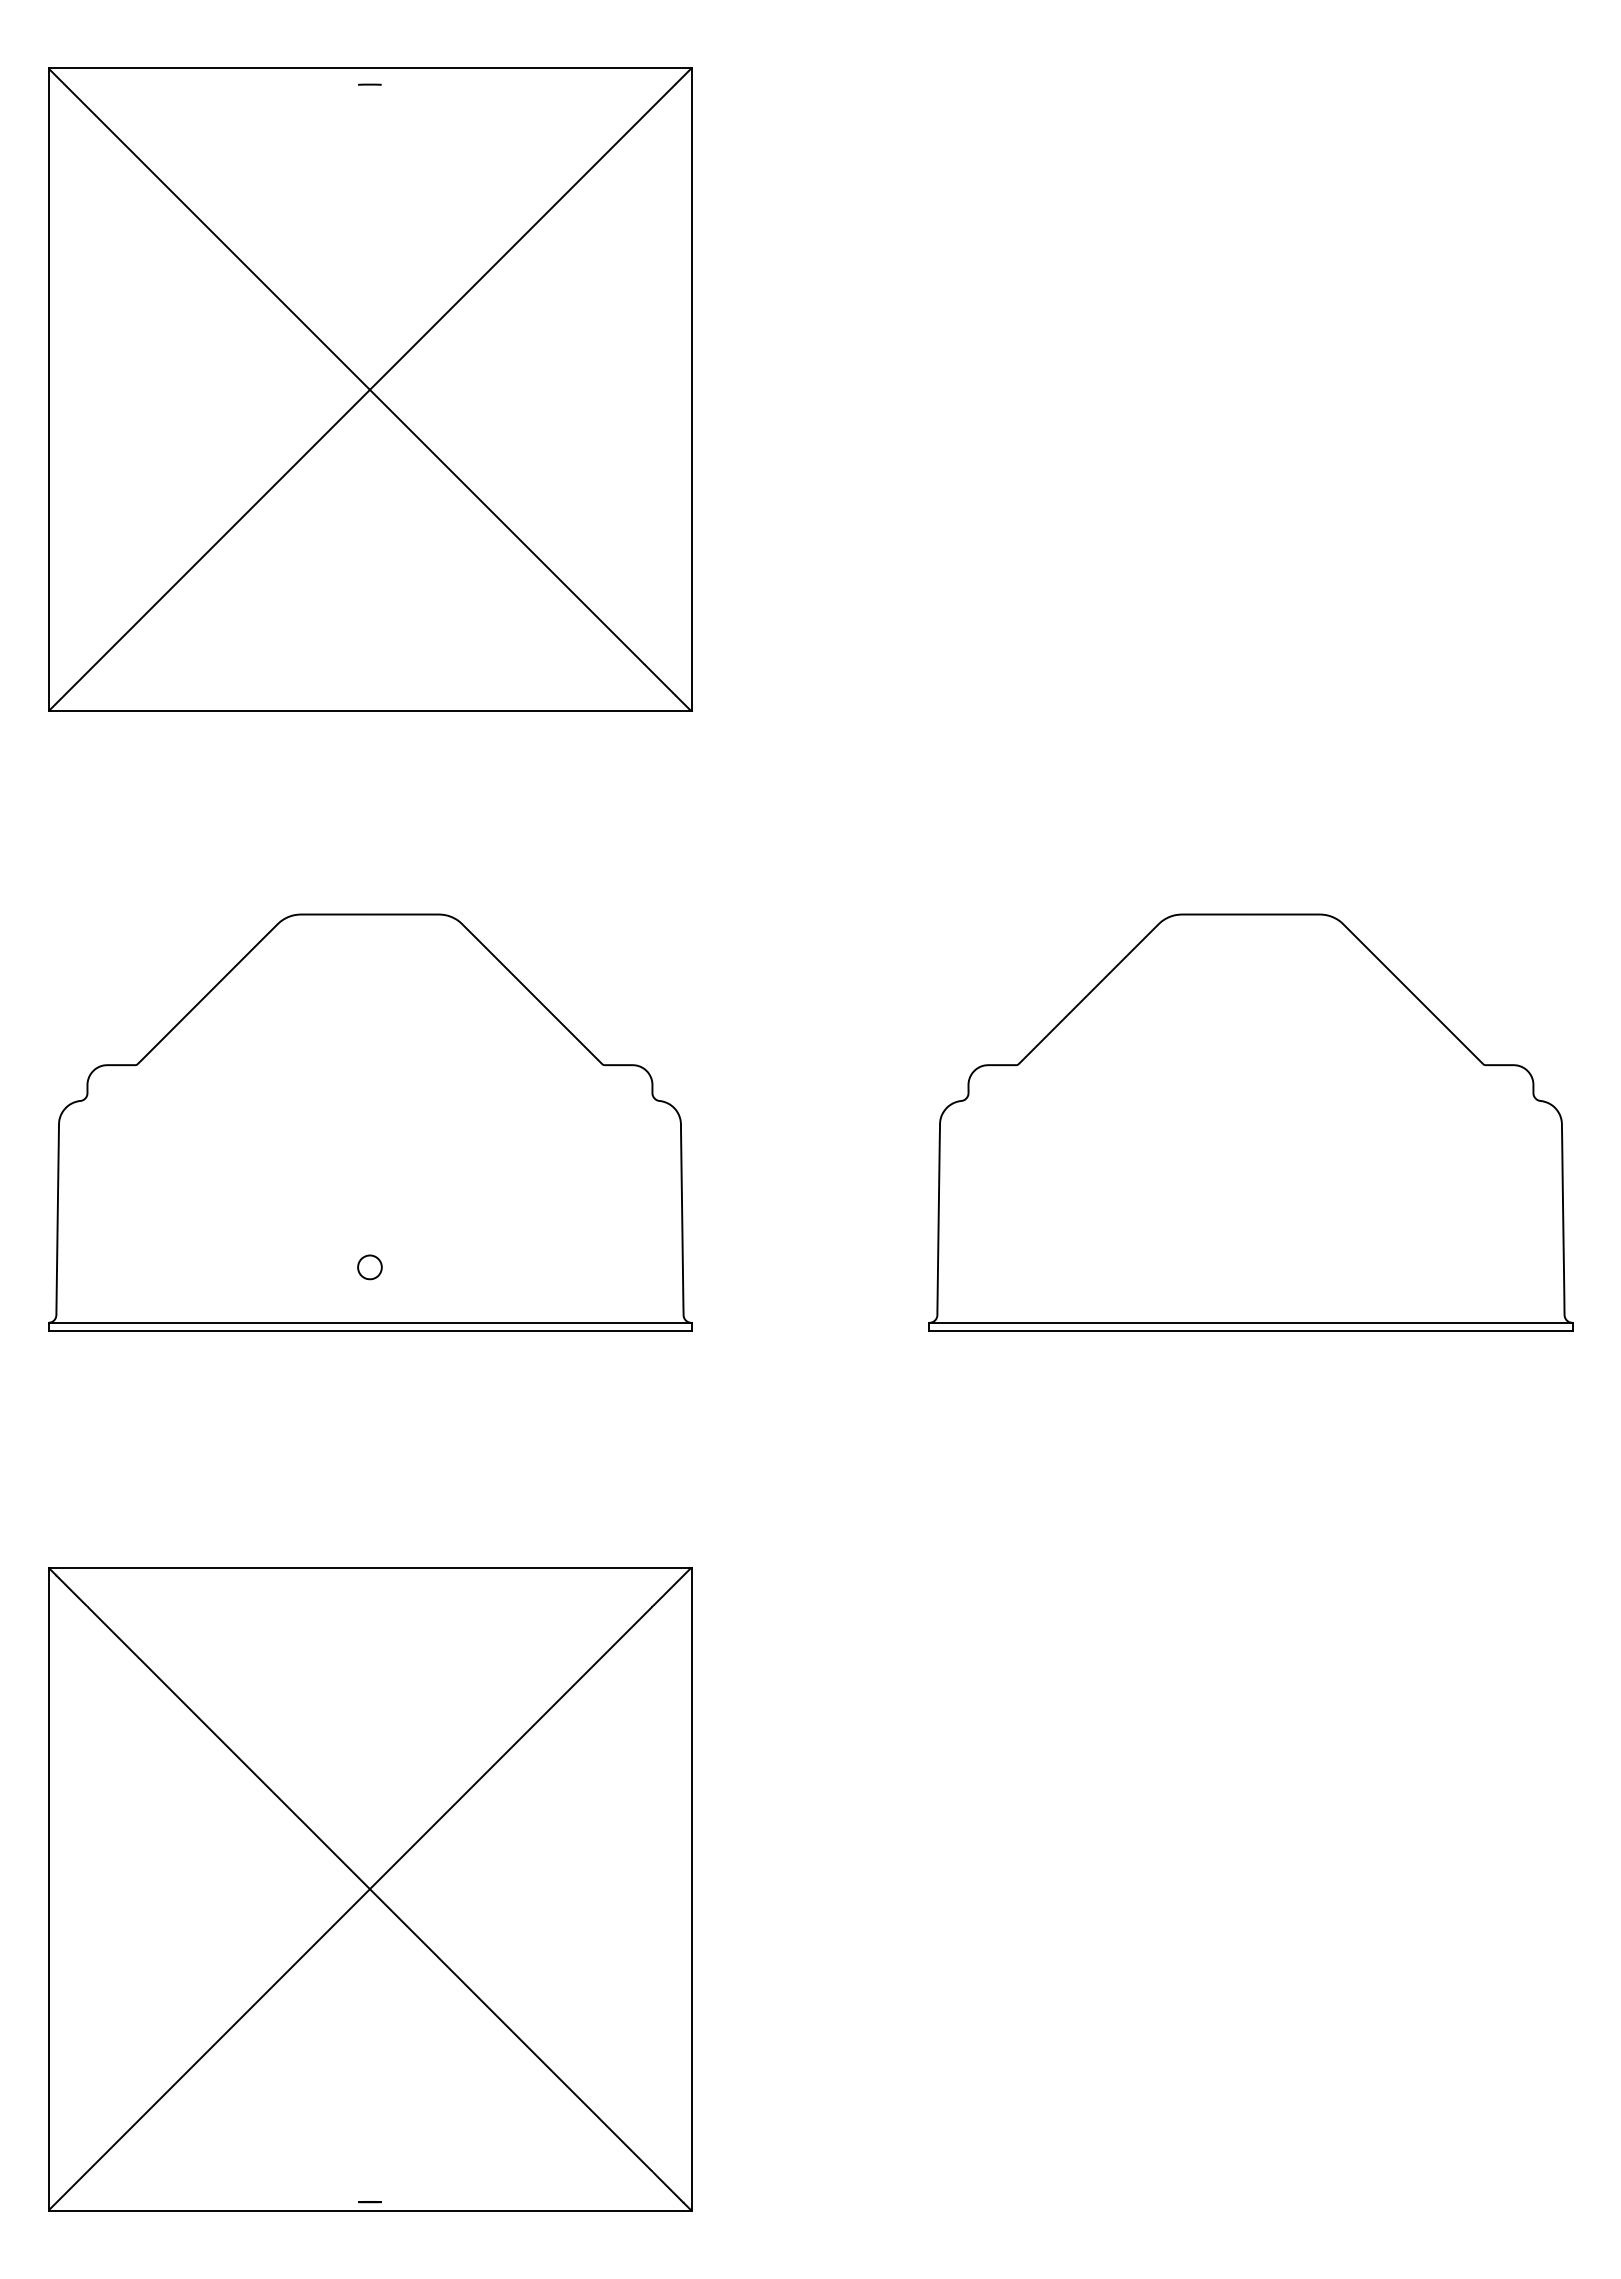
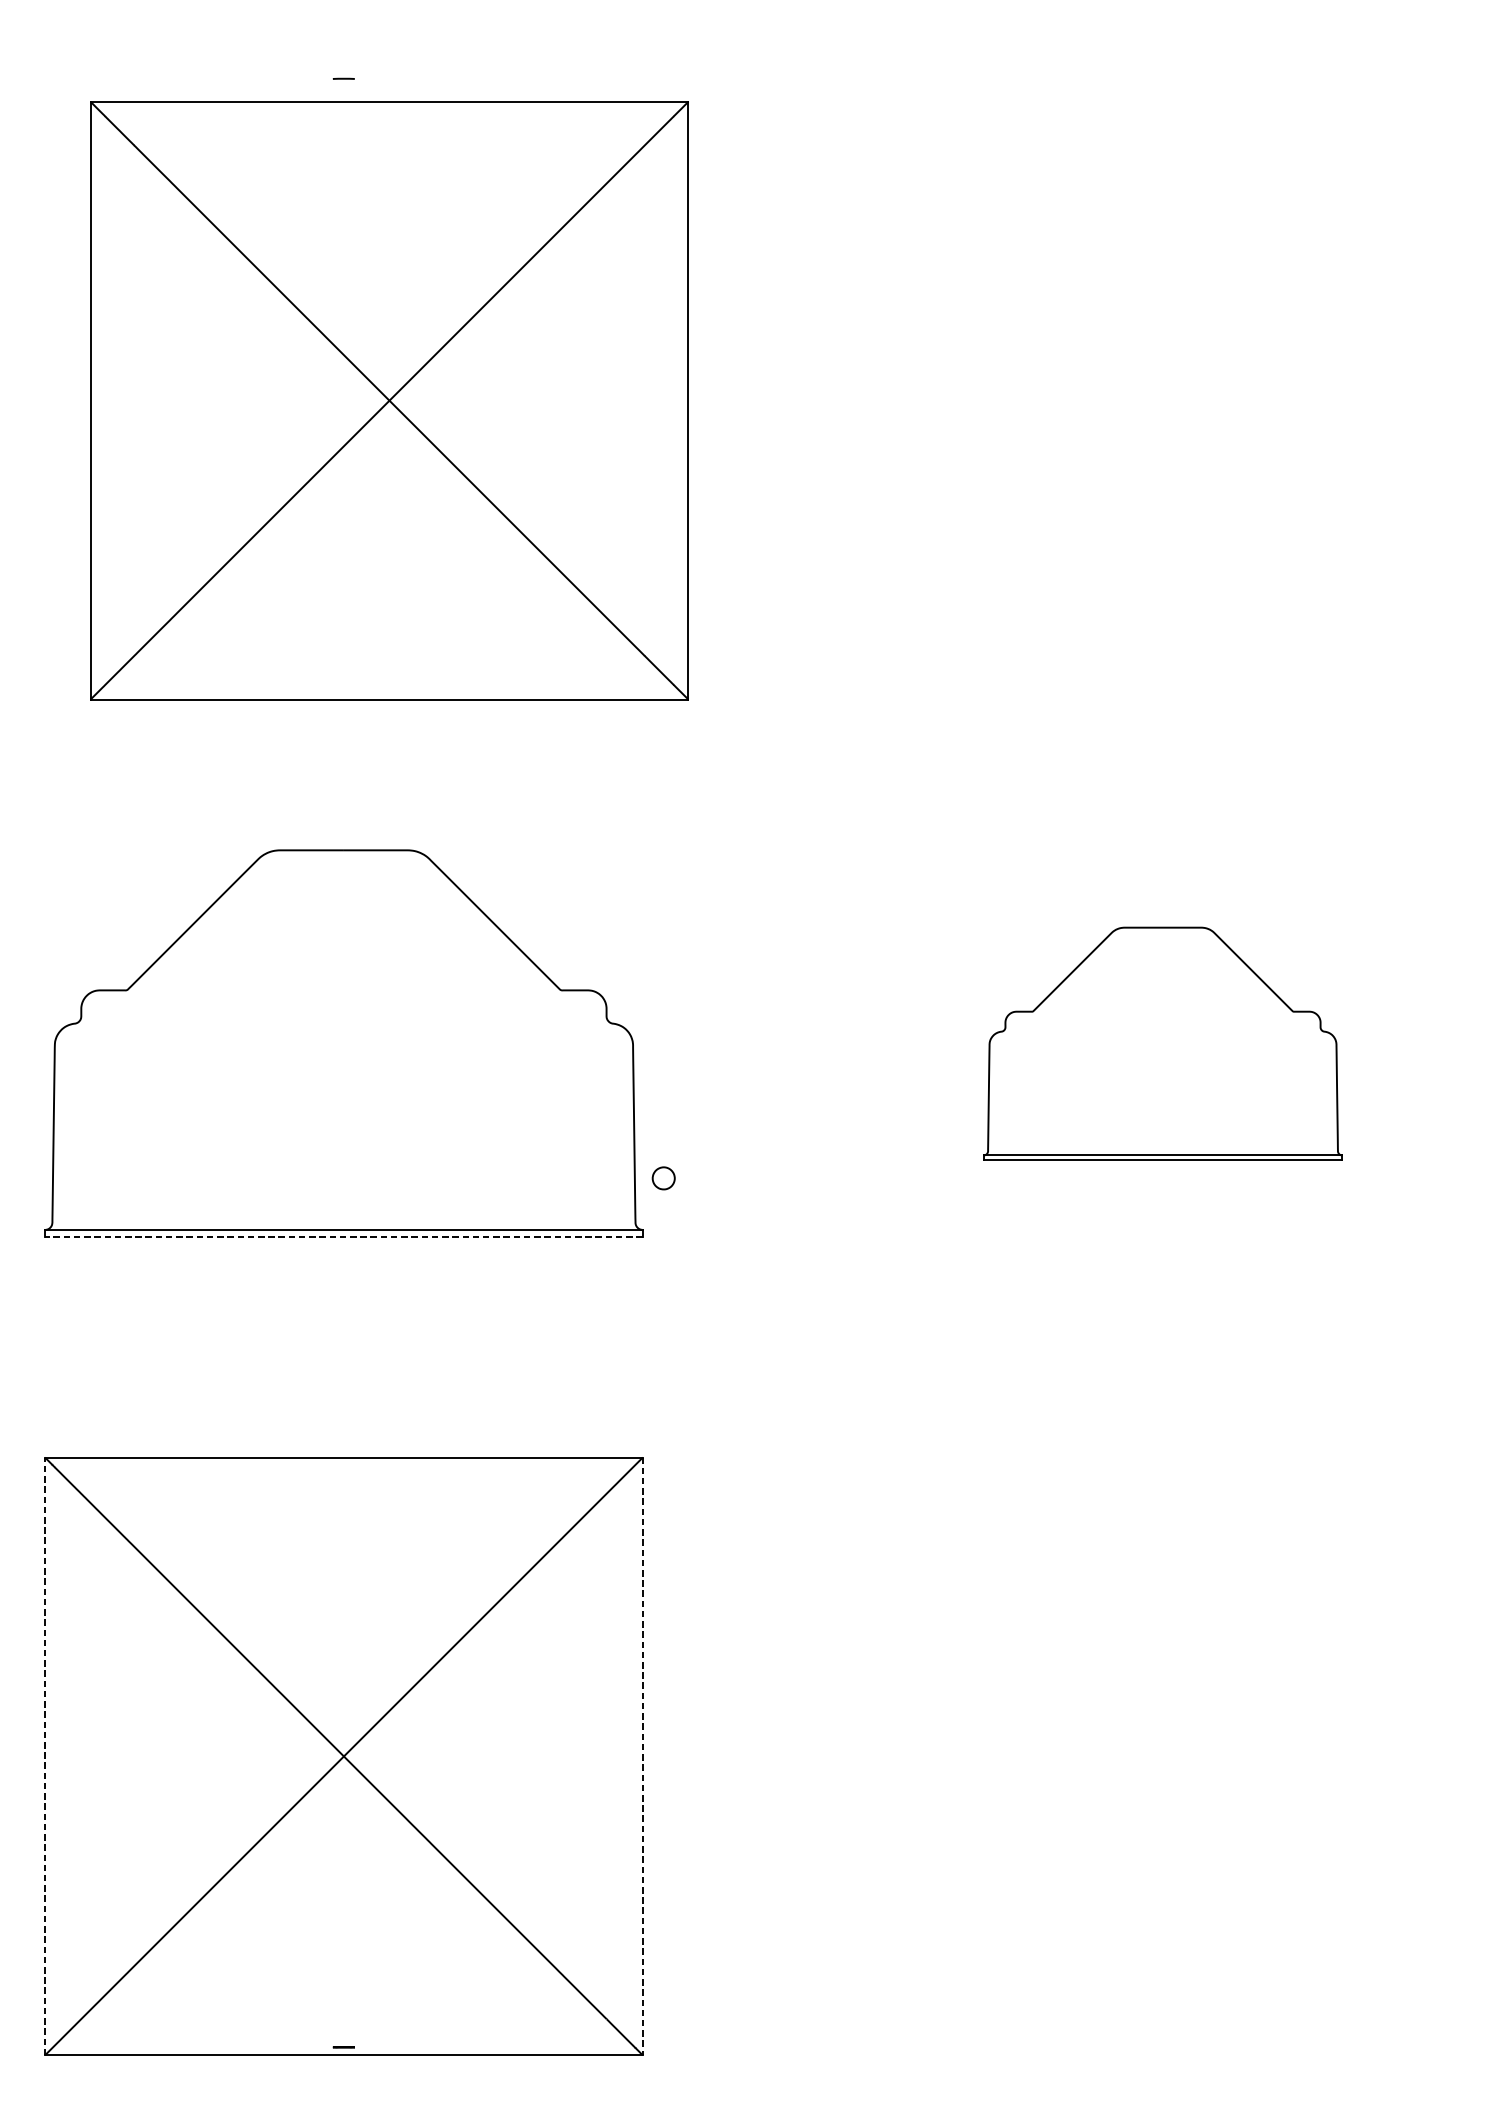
part: (370, 389) -> (389, 400), moved
part: (1250, 1122) -> (1162, 1043), size x0.6
part: (369, 1267) -> (663, 1178), moved
line: (370, 1330) -> (344, 1237), solid -> dashed
line: (48, 1889) -> (45, 1756), solid -> dashed
line: (691, 1889) -> (642, 1756), solid -> dashed

